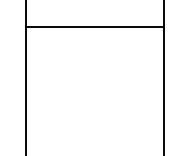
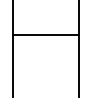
line: (93, 27) -> (45, 35), moved

